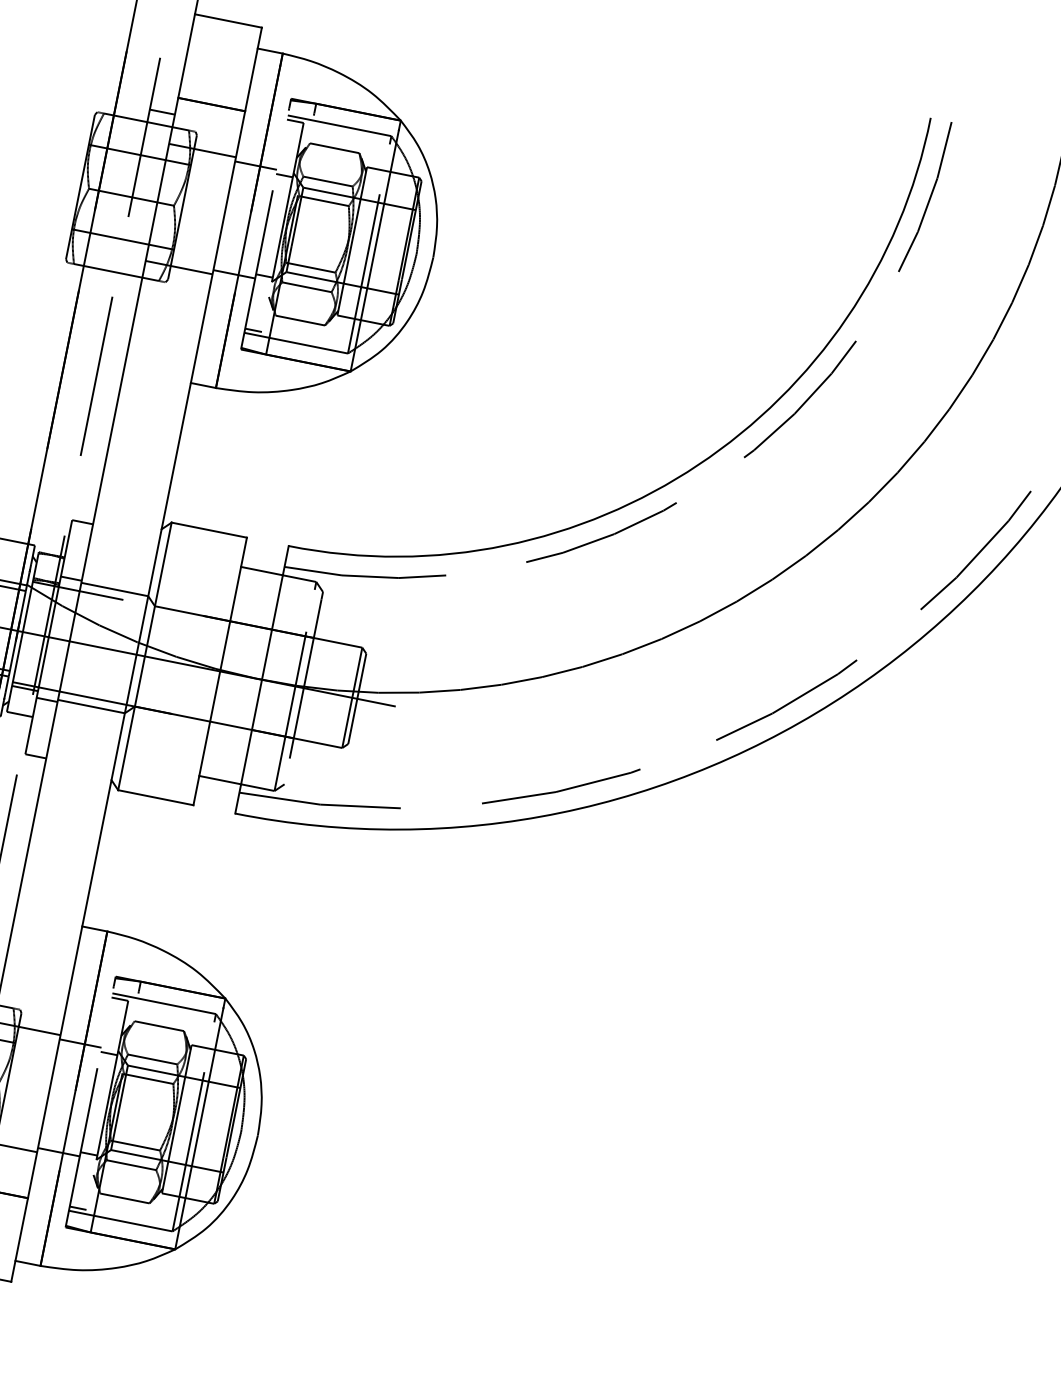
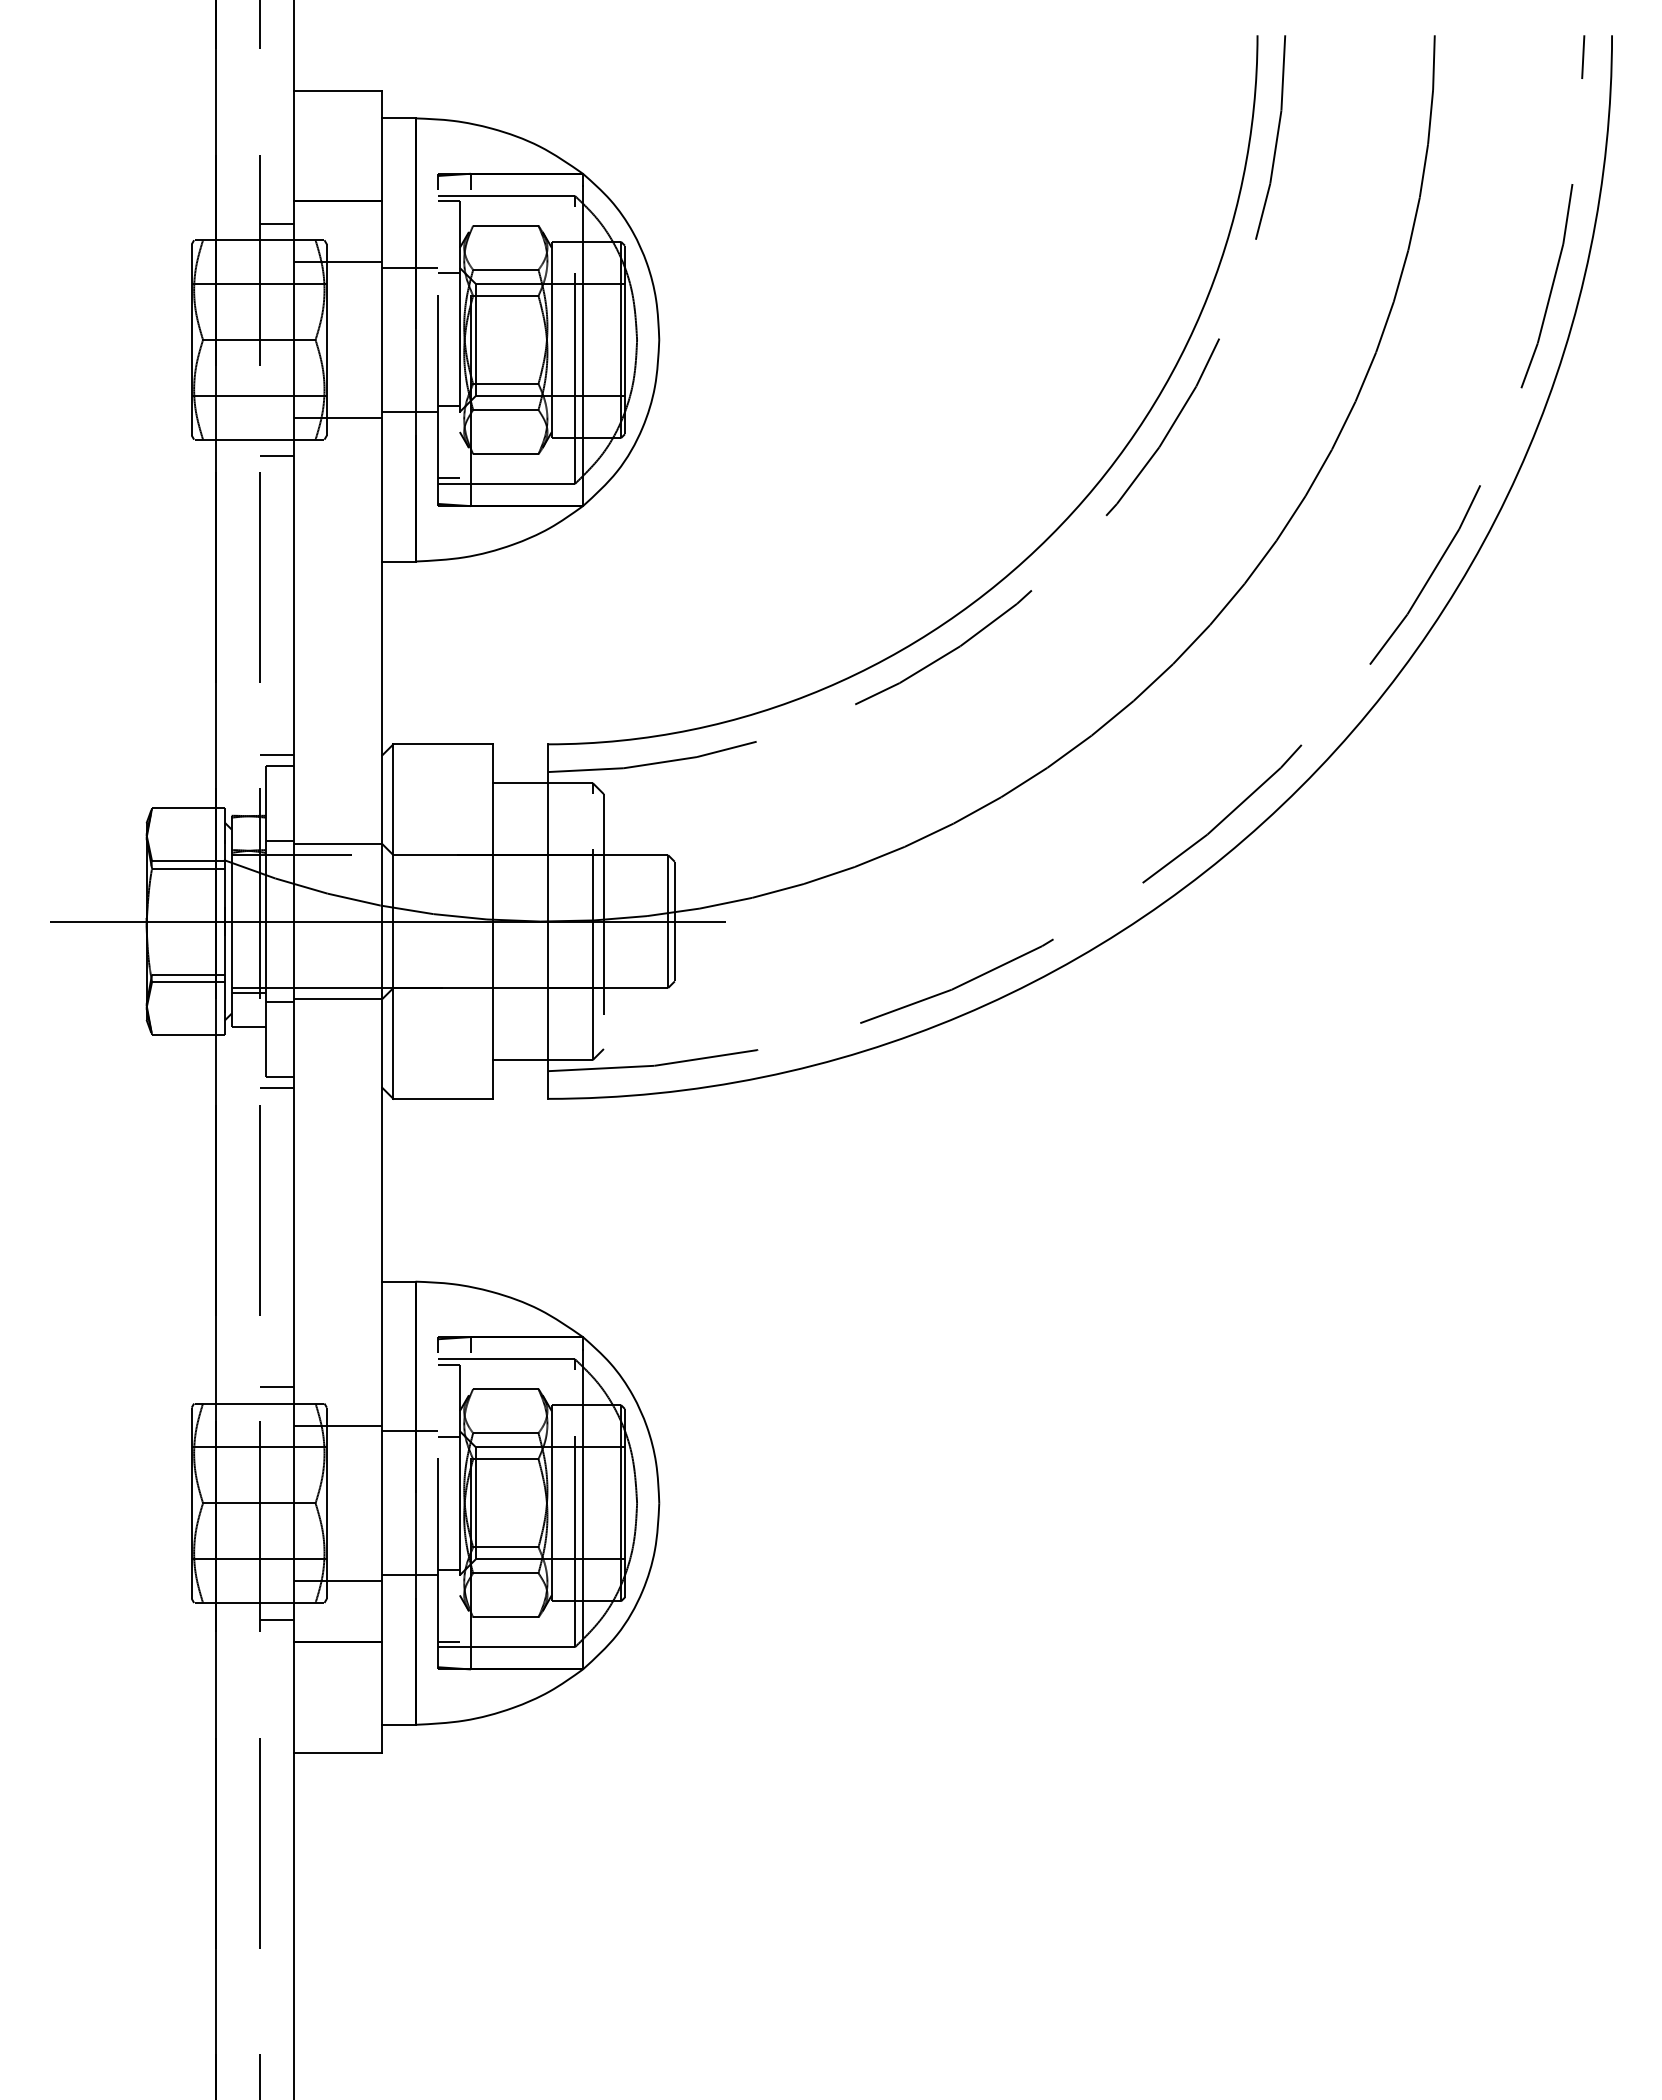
line: (126, 287) -> (276, 456), added
line: (81, 513) -> (276, 755), added
line: (31, 763) -> (276, 1087), added

